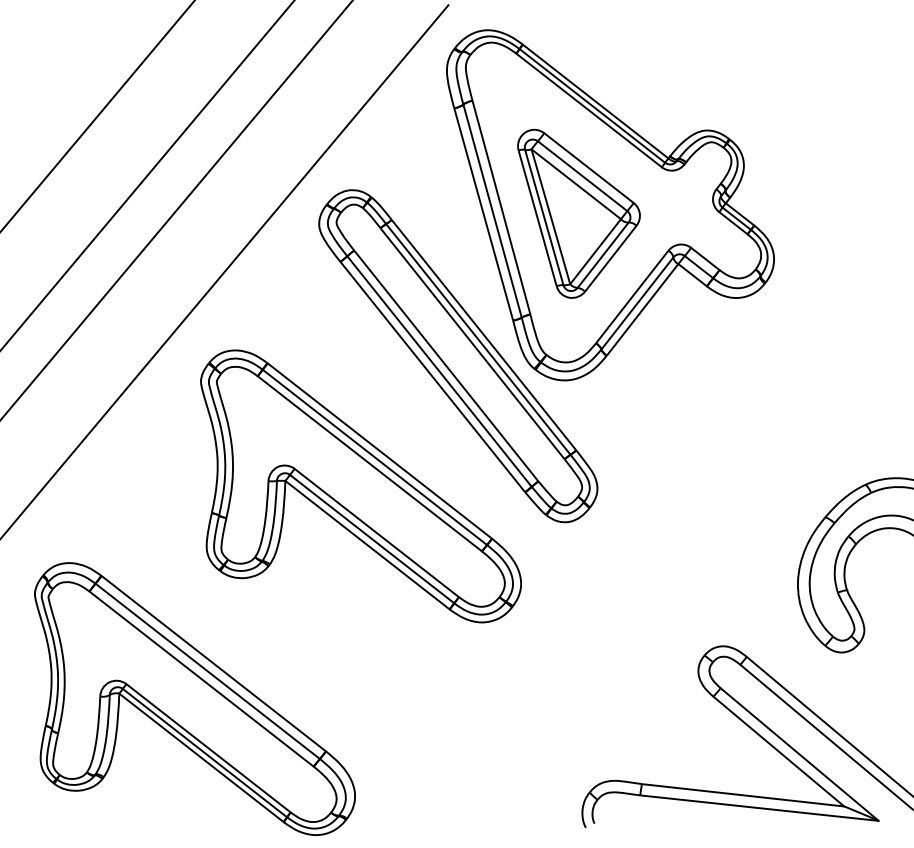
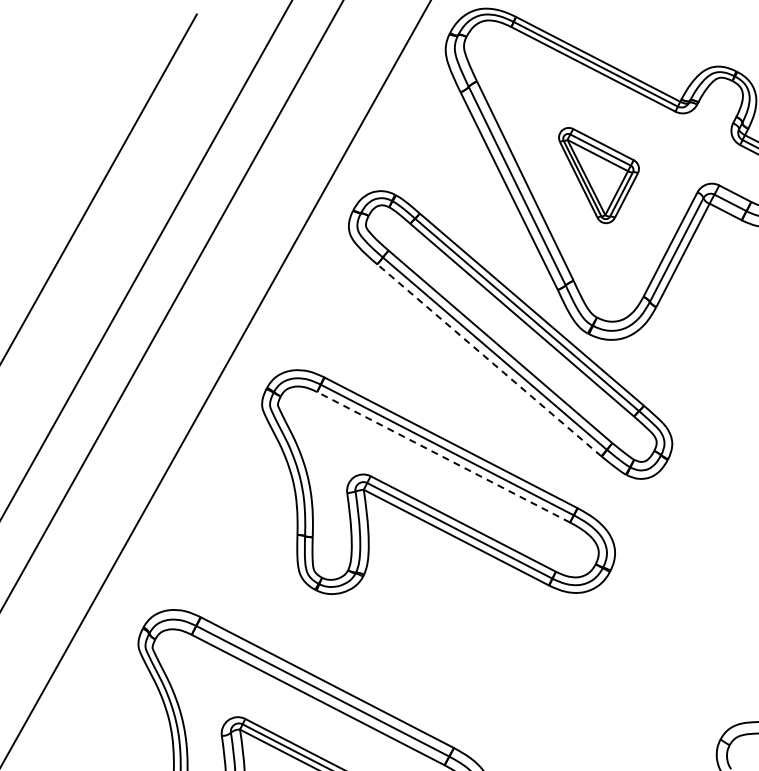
part: (578, 213) -> (602, 172), size x0.6
line: (432, 376) -> (488, 359), solid -> dashed
line: (369, 463) -> (443, 457), solid -> dashed

